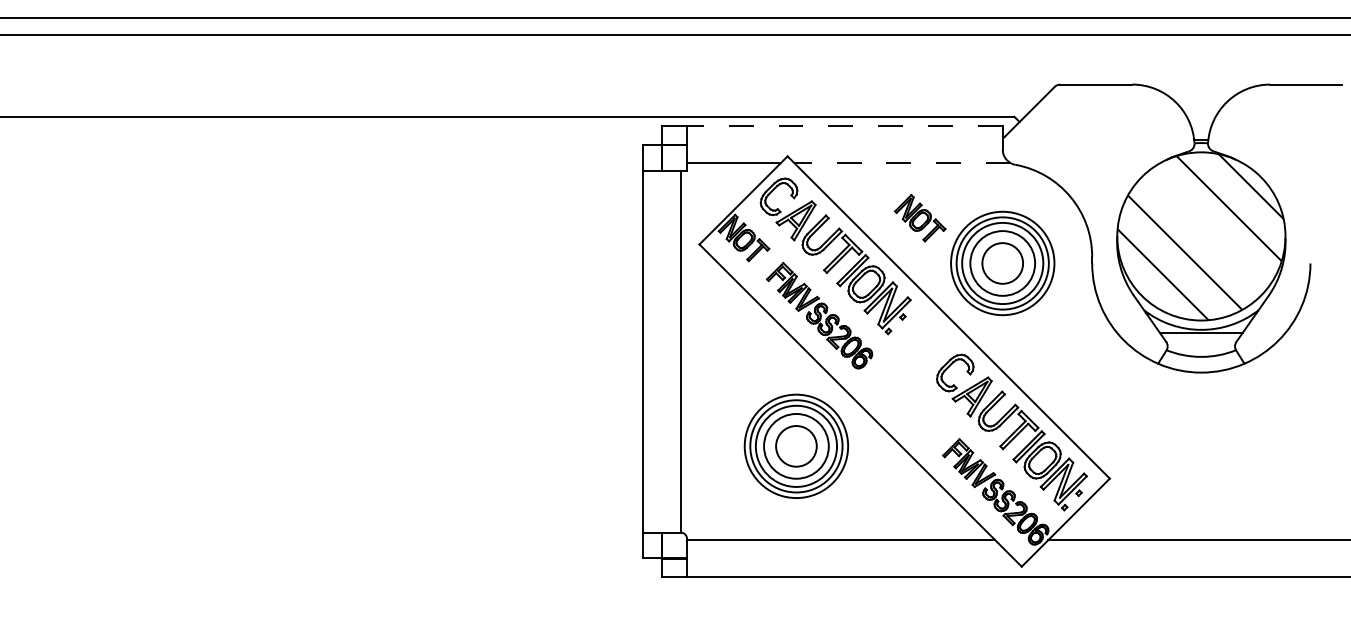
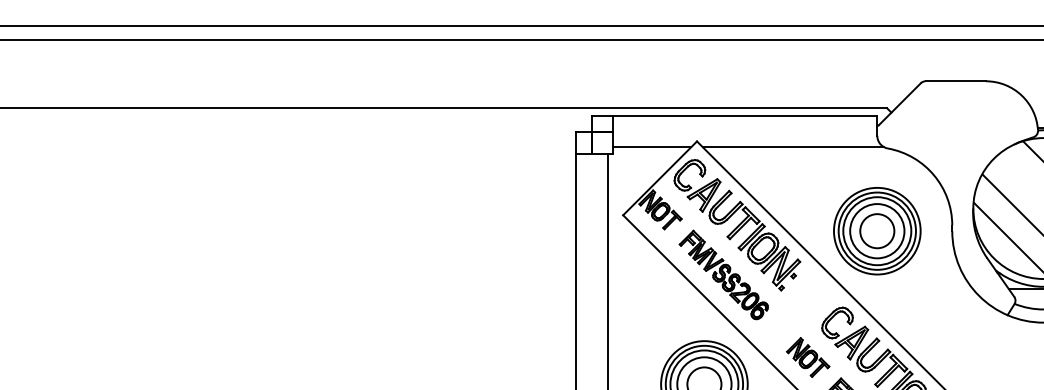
line: (844, 125) -> (744, 115), dashed -> solid
line: (902, 163) -> (793, 147), dashed -> solid
part: (920, 218) -> (808, 357), moved

